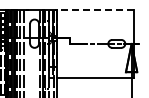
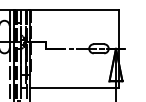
line: (95, 9) -> (74, 9), dashed -> solid

